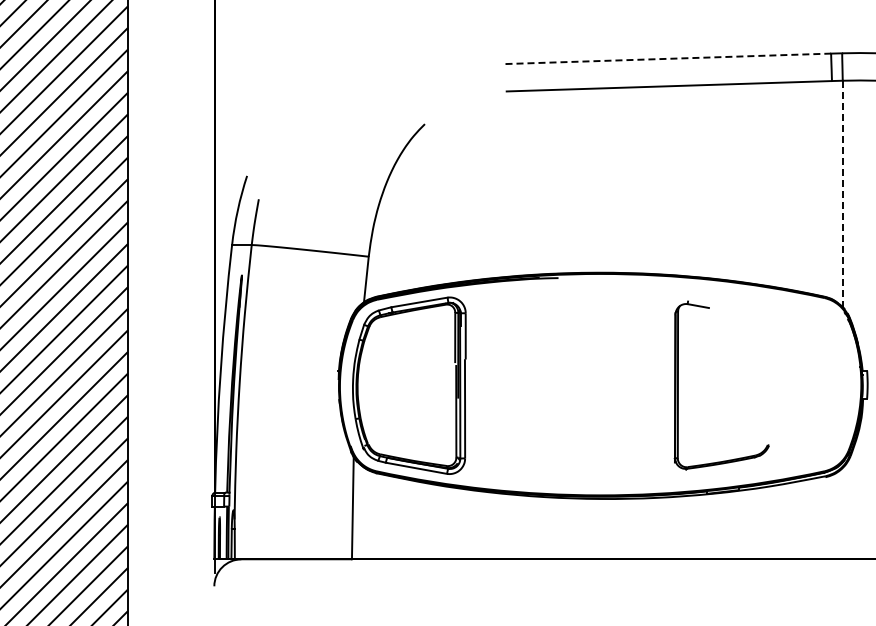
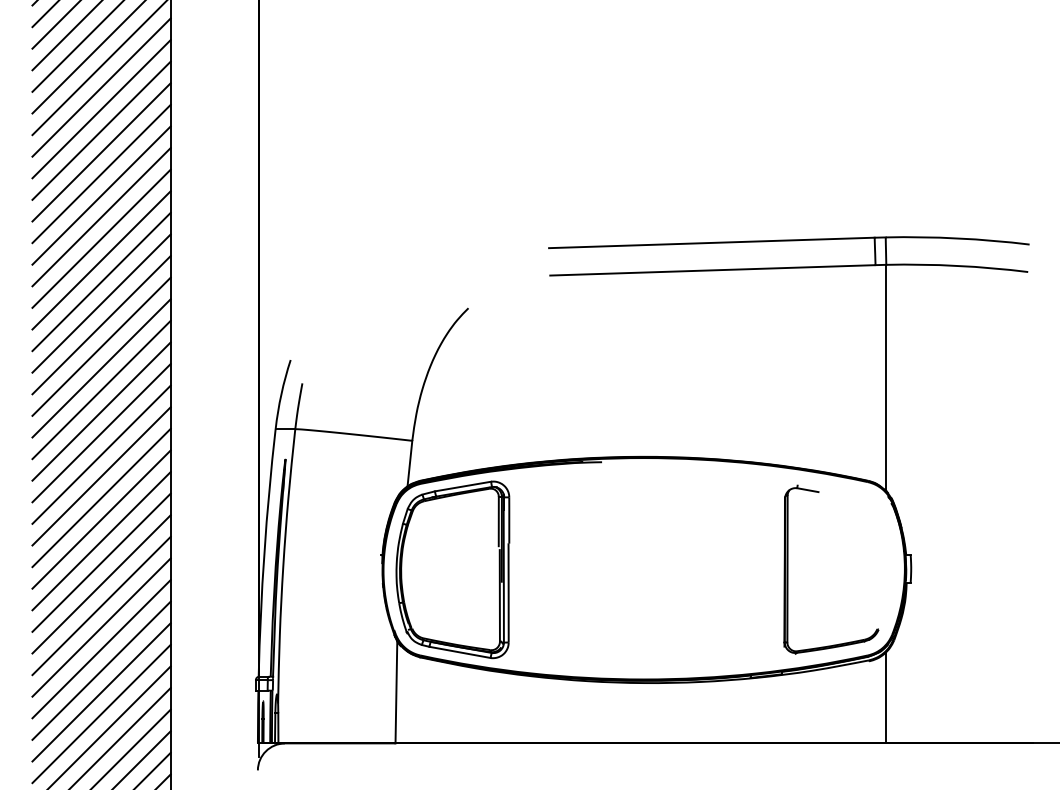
line: (667, 58) -> (711, 242), dashed -> solid
line: (842, 194) -> (886, 378), dashed -> solid
part: (678, 385) -> (788, 569), moved
line: (842, 513) -> (886, 697), added

